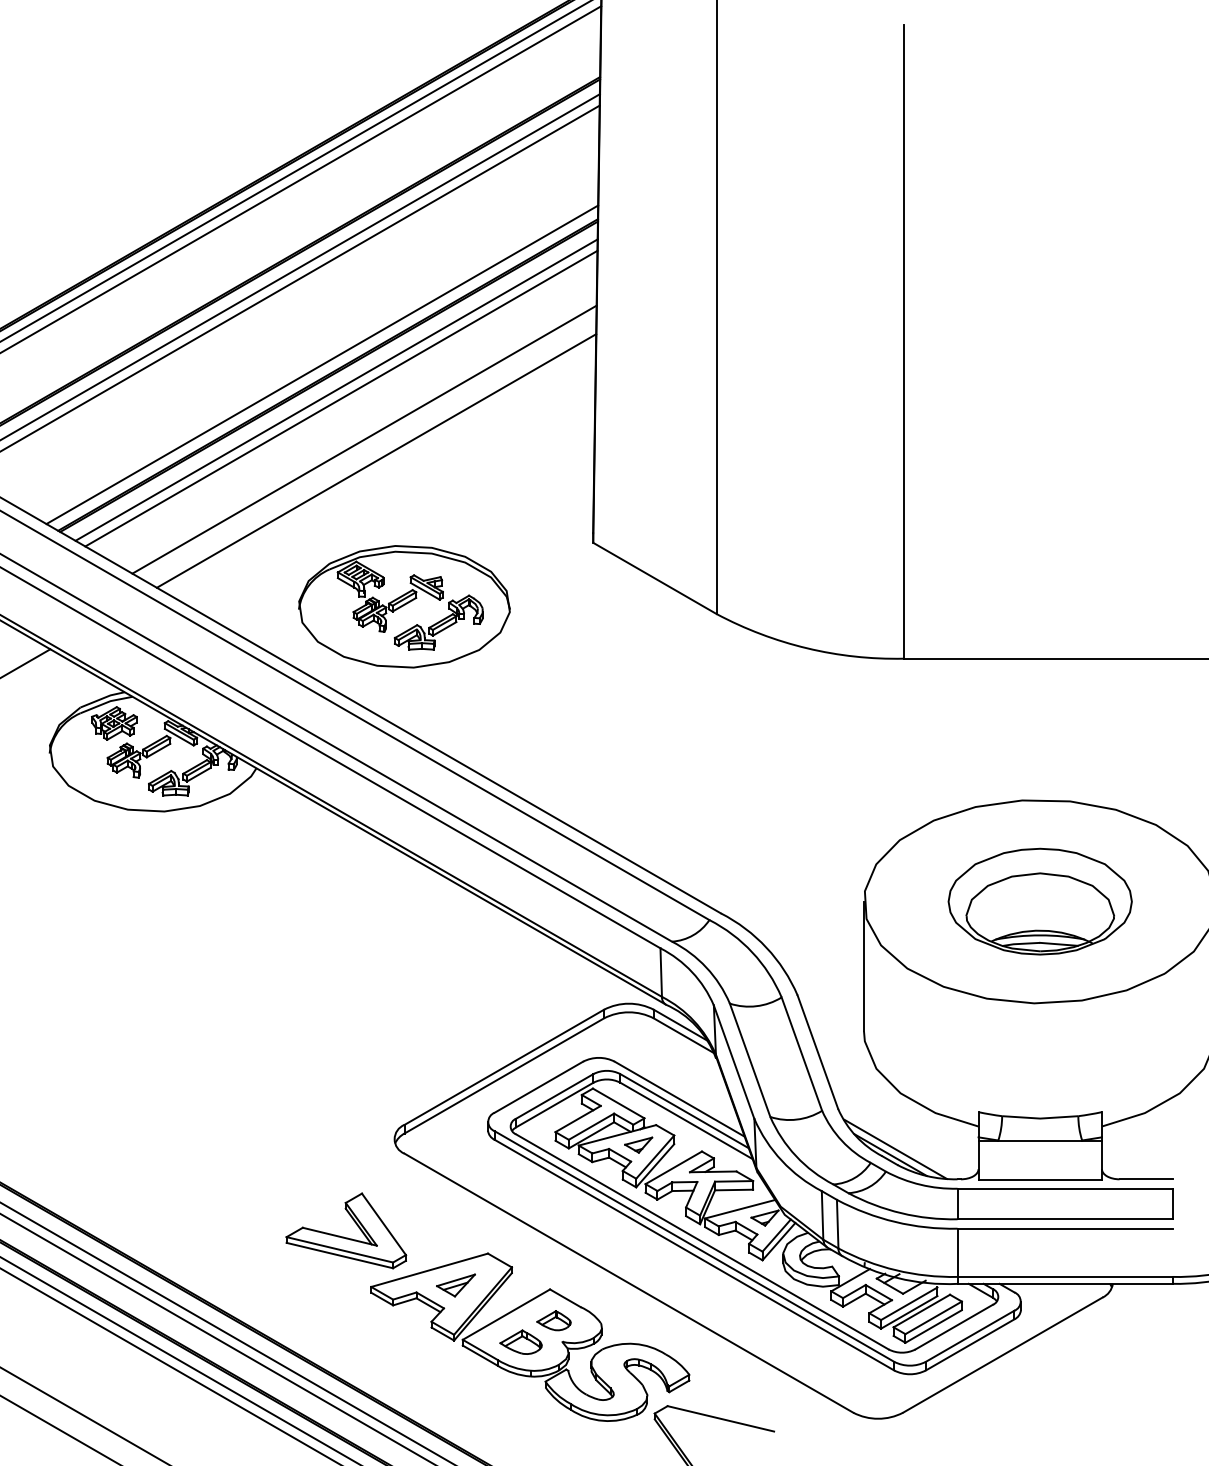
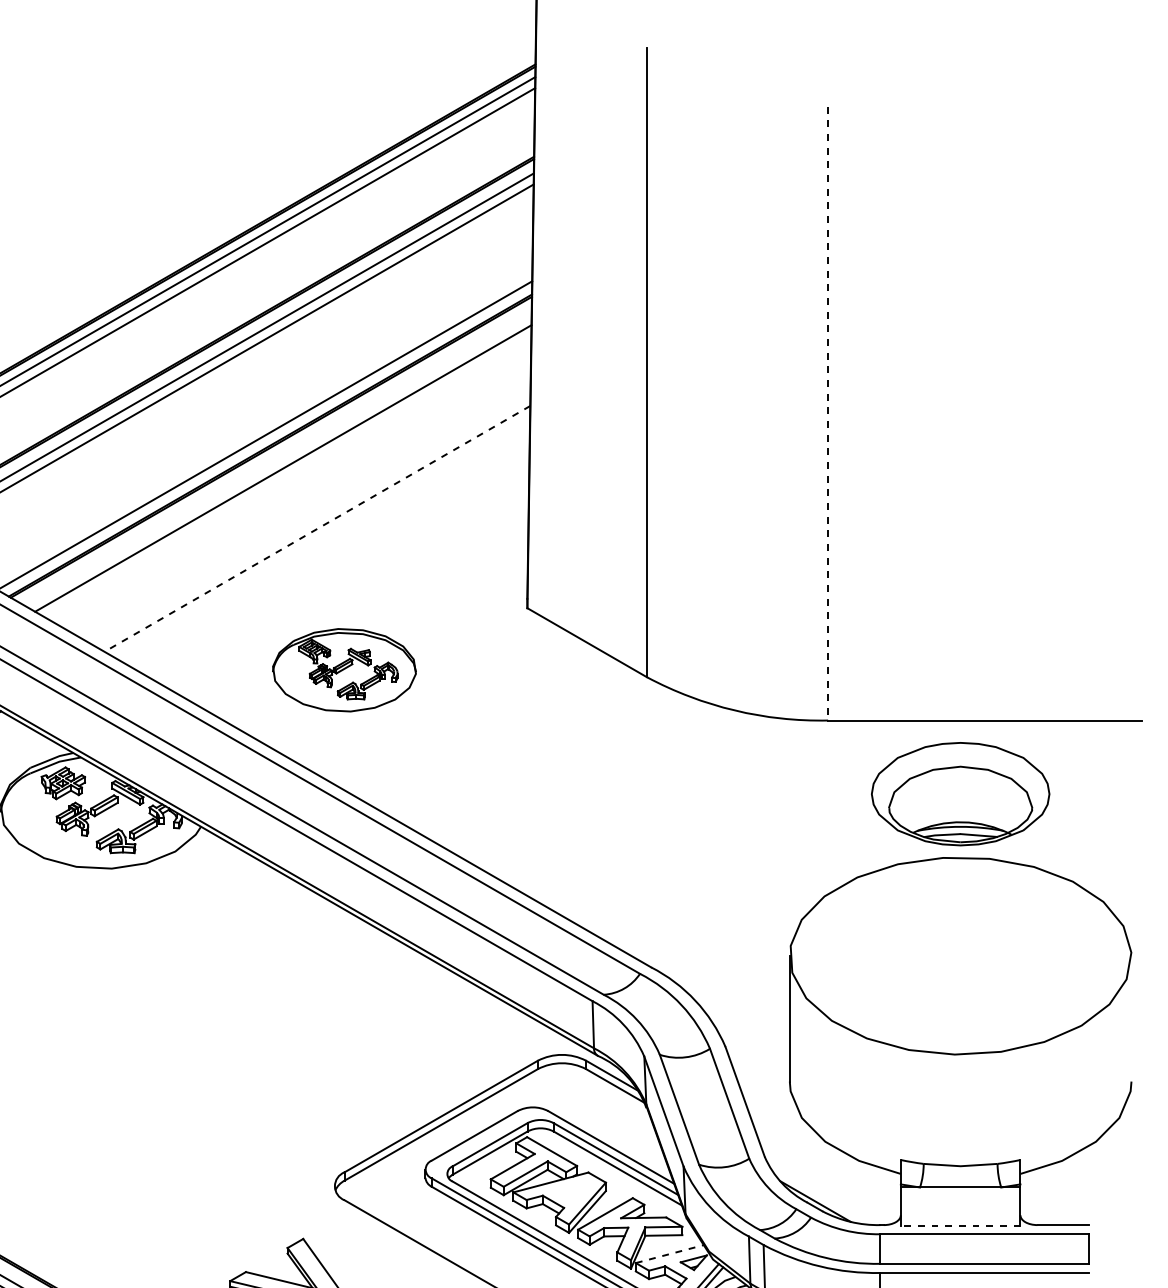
line: (903, 342) -> (828, 414), solid -> dashed
line: (336, 389) -> (278, 459), removed
line: (364, 439) -> (305, 508), removed
line: (376, 460) -> (317, 528), solid -> dashed
part: (404, 606) -> (344, 669), size x0.7
part: (1039, 901) -> (959, 793), moved
part: (638, 1144) -> (571, 1191), removed
line: (895, 1148) -> (820, 1195), removed
line: (1040, 1179) -> (960, 1225), solid -> dashed
line: (740, 1209) -> (670, 1254), solid -> dashed

